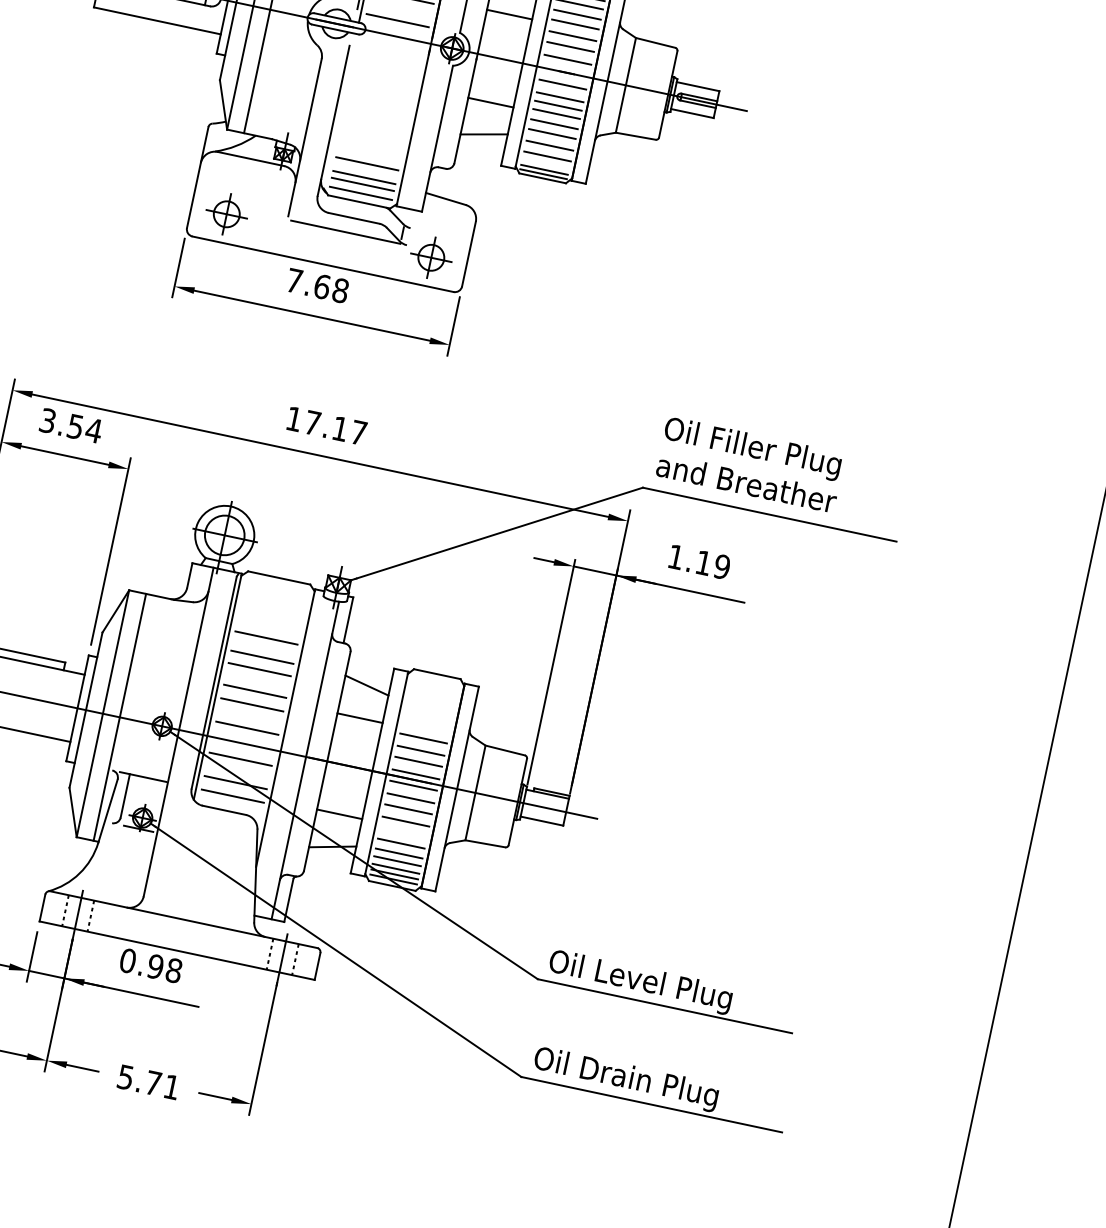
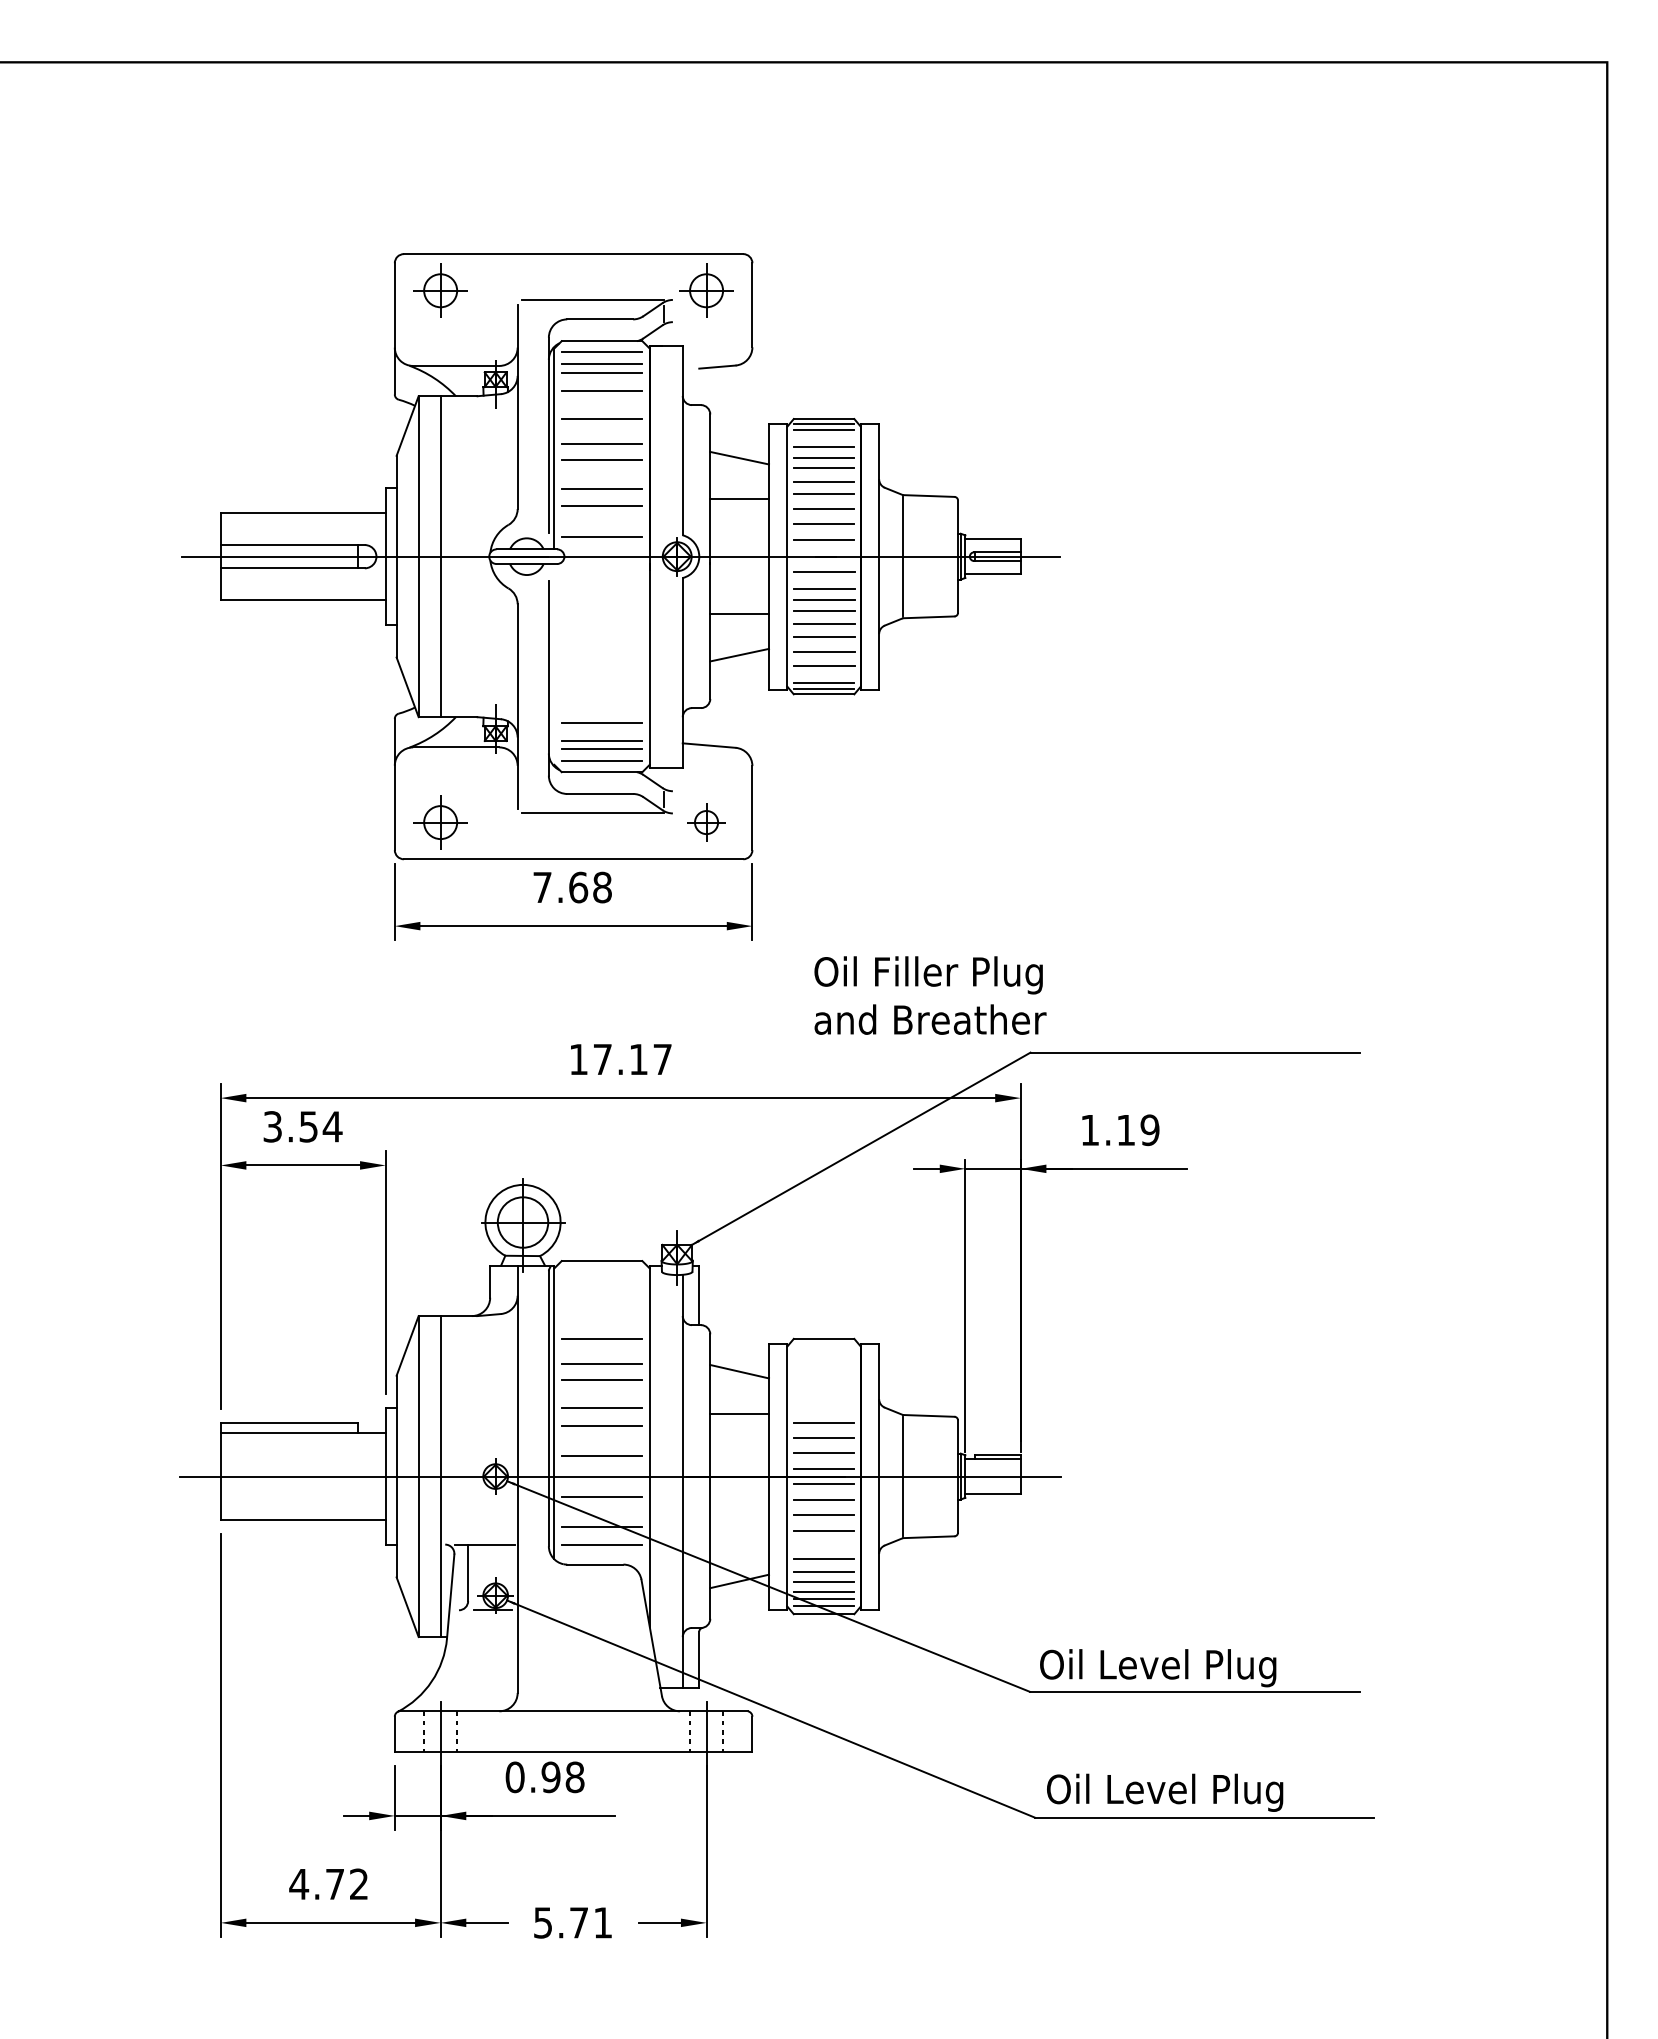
part: (431, 257) -> (706, 822), size x0.7
text: (750, 464) -> (930, 995), moved
line: (339, 814) -> (739, 1539), removed
text: (650, 1084) -> (1197, 1792), Oil Drain Plug -> Oil Level Plug

